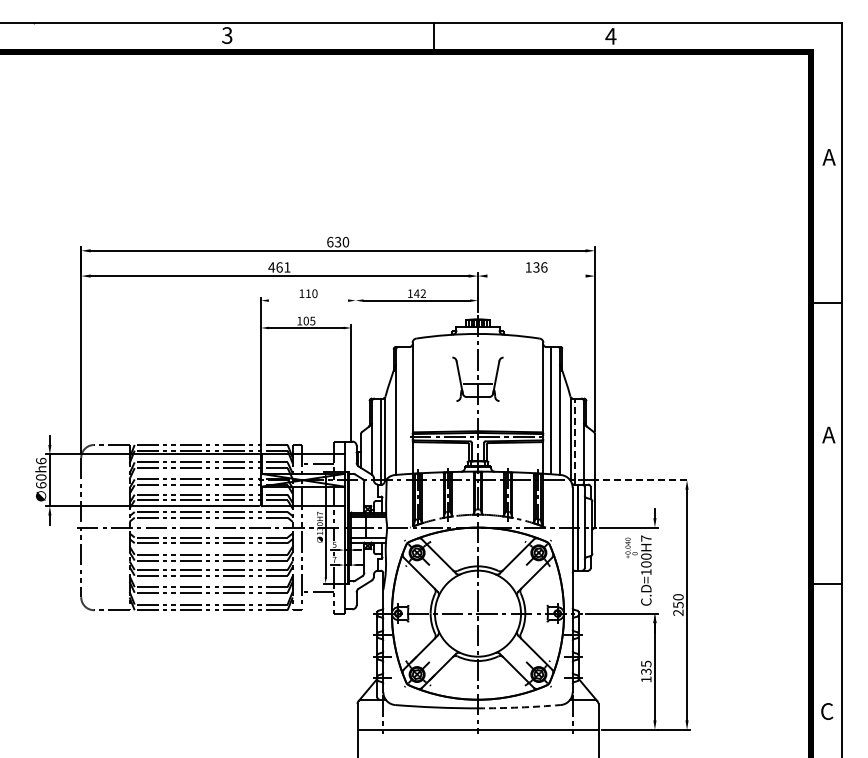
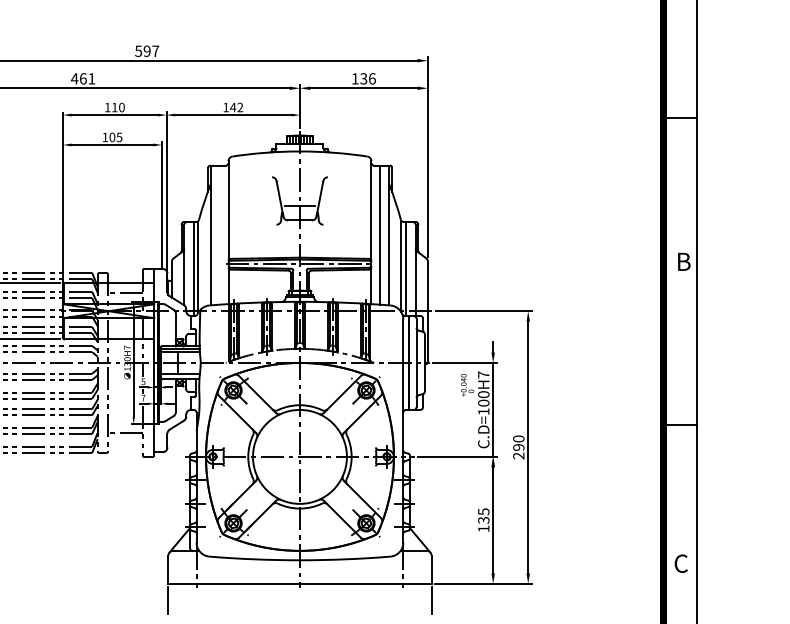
text: (338, 241) -> (147, 50), 630 -> 597
line: (536, 276) -> (363, 88), added
line: (308, 300) -> (114, 114), added
line: (355, 370) -> (166, 191), added
text: (828, 434) -> (682, 261), A -> B
line: (575, 439) -> (406, 266), dashed -> solid
line: (646, 480) -> (483, 311), dashed -> solid
line: (654, 570) -> (492, 409), added
text: (678, 605) -> (518, 447), 250 -> 290
arc: (519, 707) -> (345, 559), dashed -> solid

